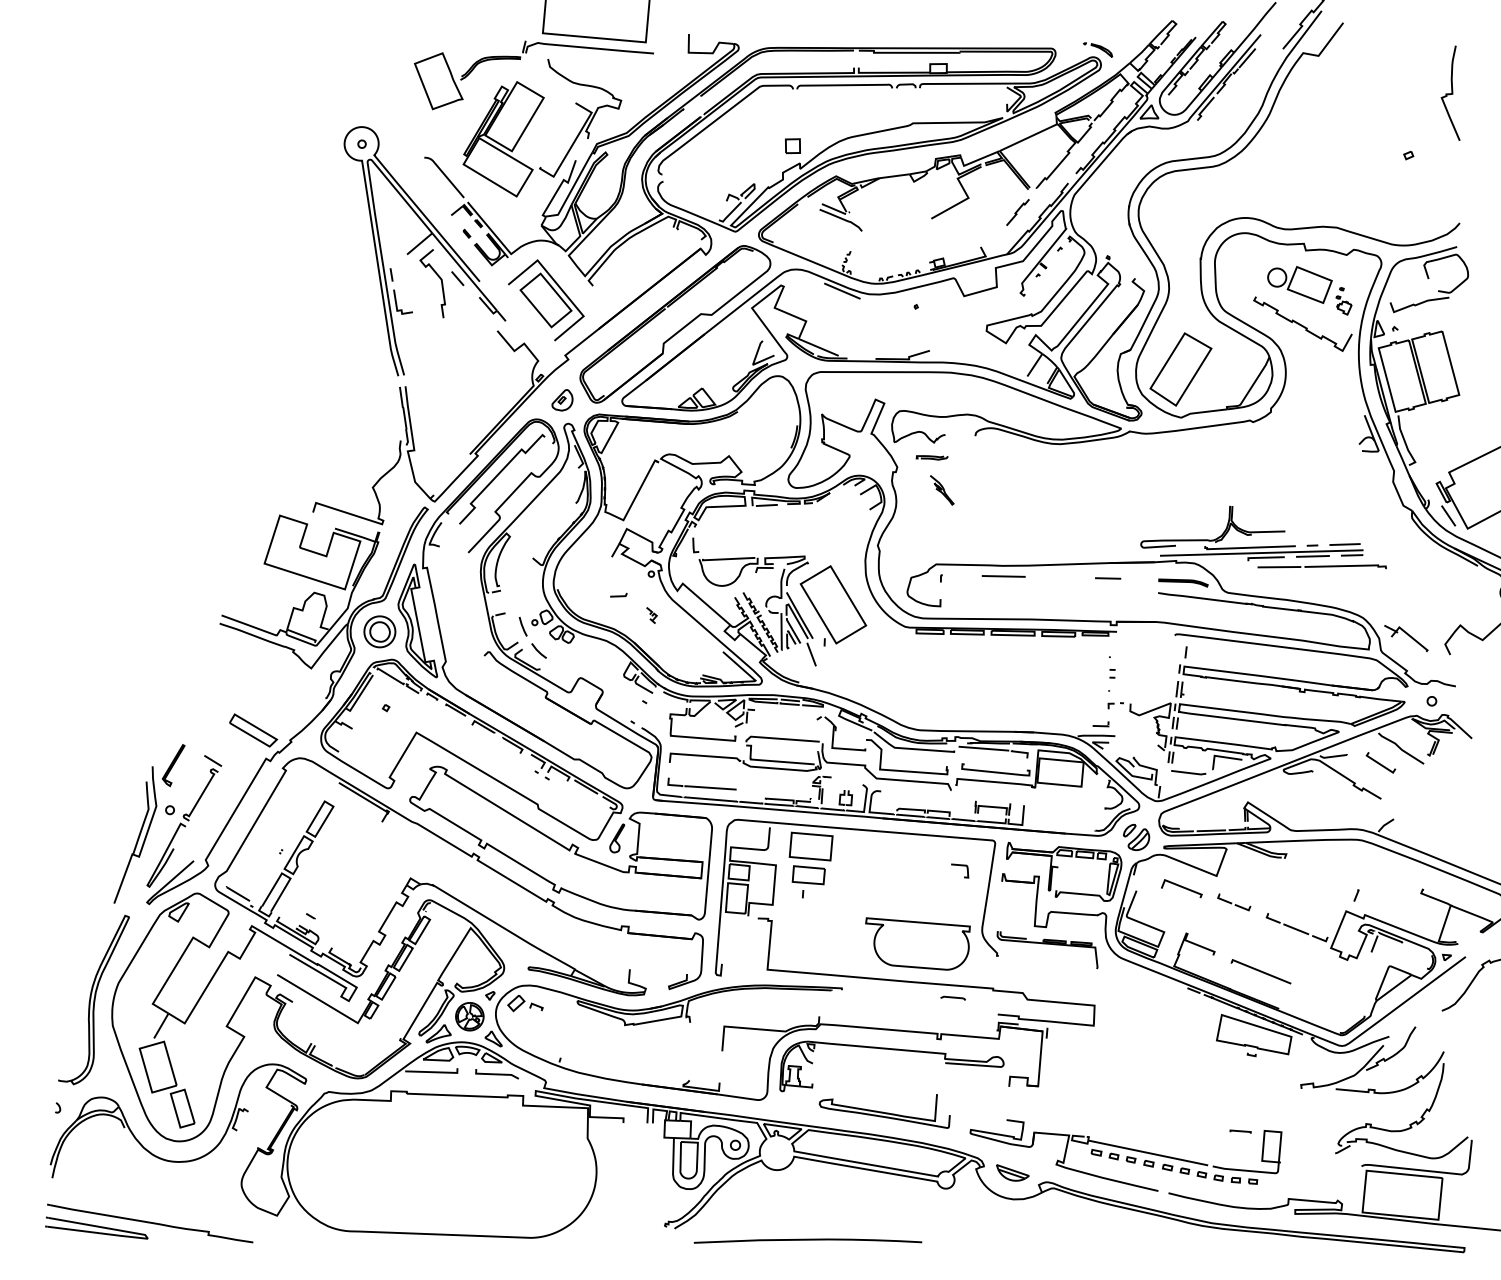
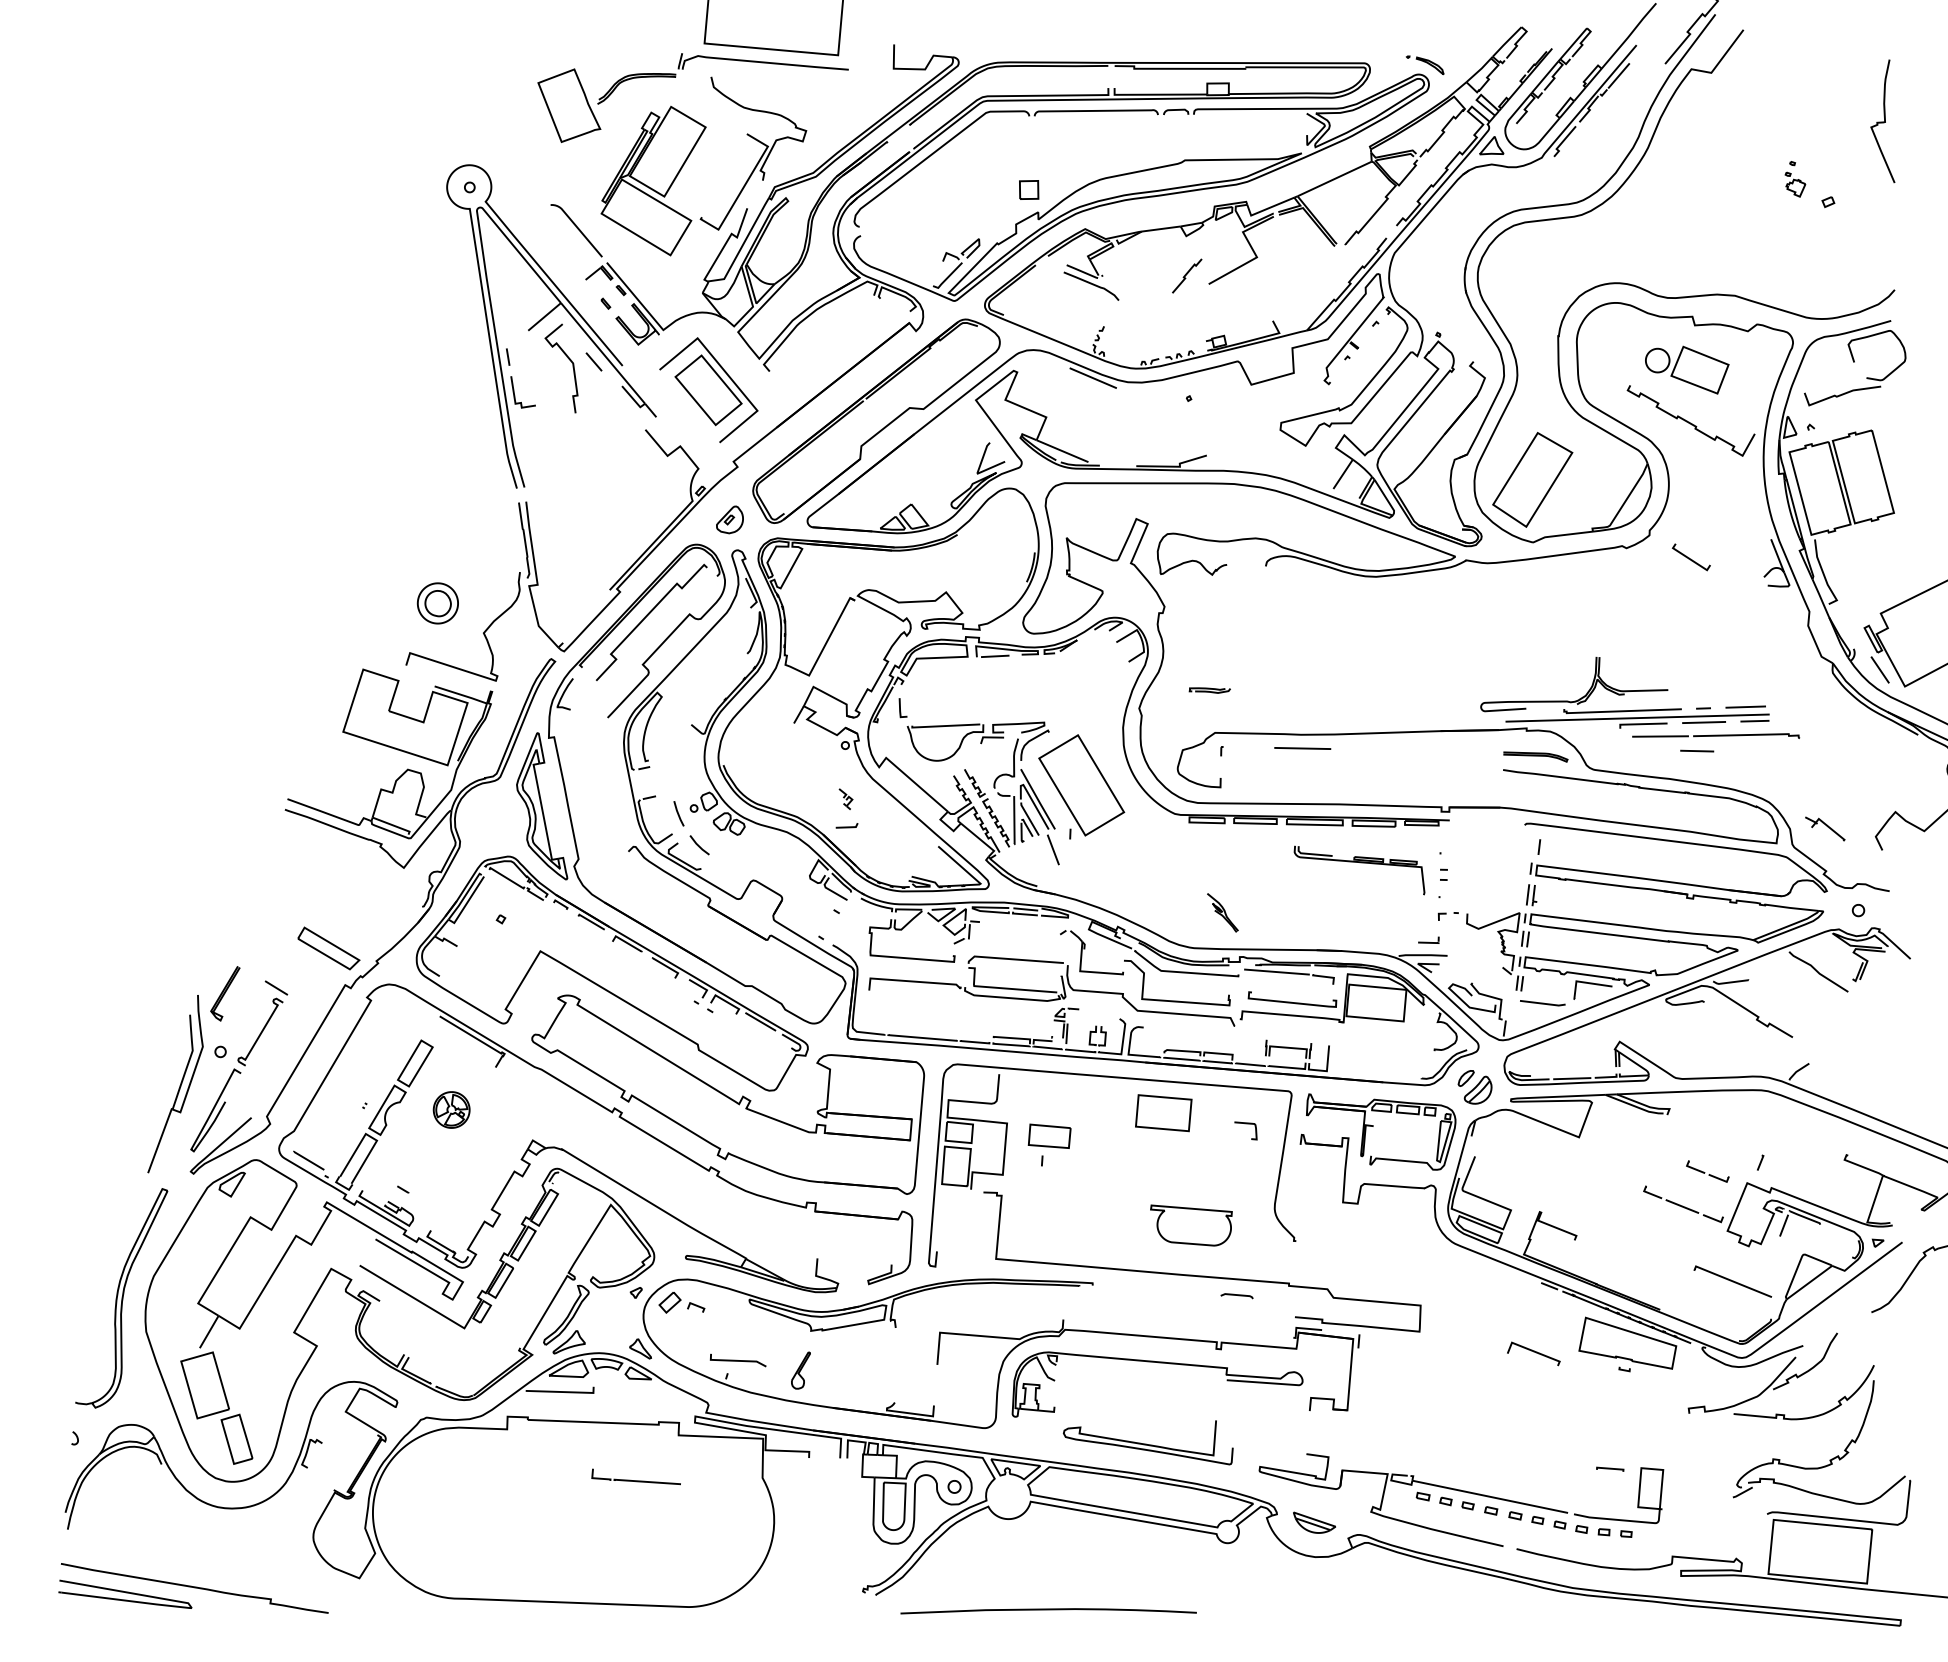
curve: (1018, 211) -> (1187, 274), moved
part: (1344, 301) -> (1795, 179), moved
part: (931, 457) -> (1209, 690), moved
part: (941, 490) -> (1222, 912), moved
line: (1108, 577) -> (1697, 750), moved
line: (618, 595) -> (846, 826), moved
part: (379, 631) -> (437, 603), moved
part: (1405, 638) -> (1824, 828), size x0.7
line: (1379, 762) -> (1689, 557), moved
part: (701, 783) -> (635, 1476), moved
part: (616, 838) -> (800, 1370), moved
part: (810, 846) -> (1163, 1113), moved
line: (1181, 887) -> (1533, 1352), moved
part: (1233, 902) -> (1707, 1171), moved
part: (918, 943) -> (1191, 1225), size x0.6
part: (1047, 944) -> (1359, 863), moved
line: (1260, 971) -> (1732, 1281), moved
part: (469, 1016) -> (451, 1109), moved
line: (496, 1074) -> (737, 1360), moved

